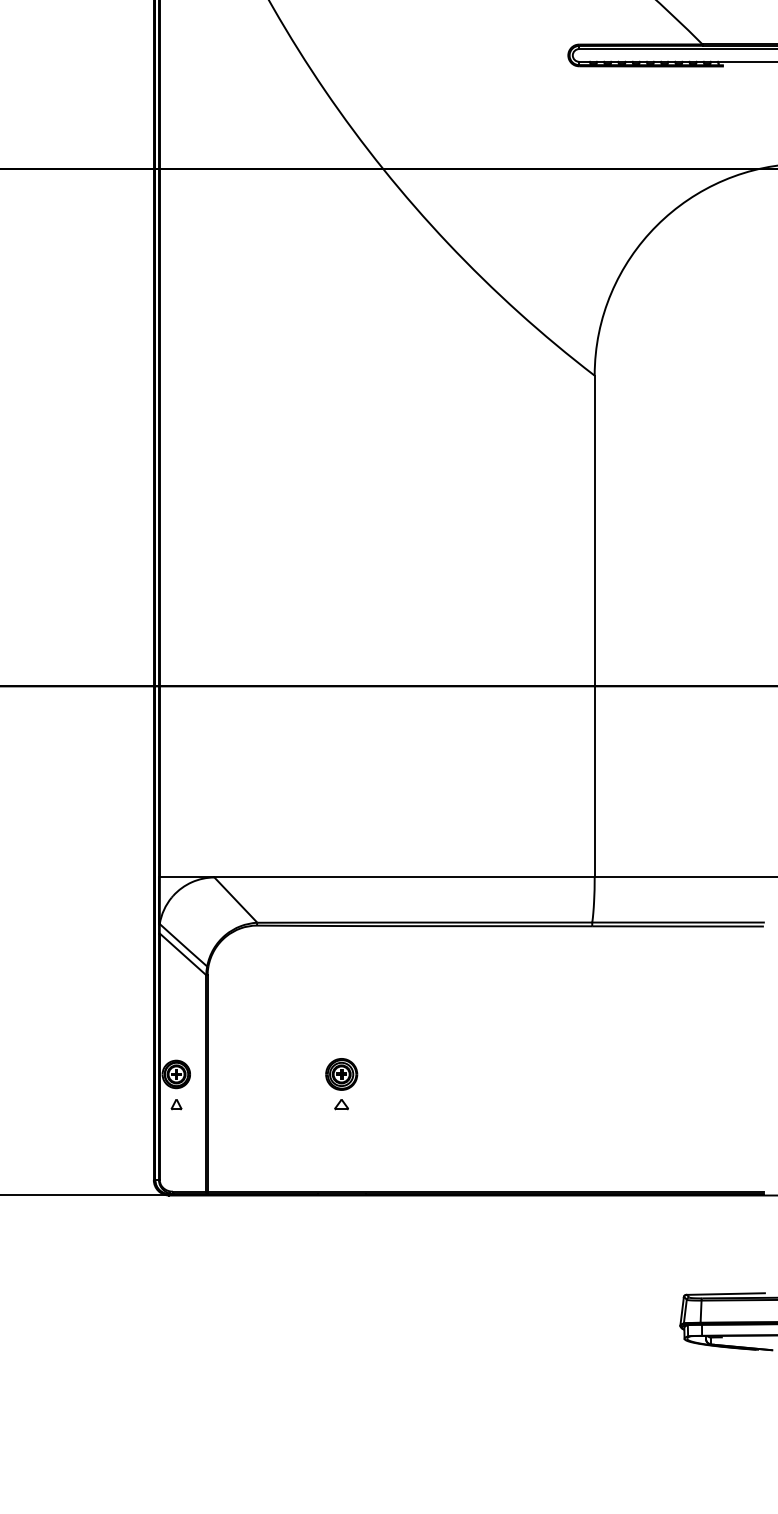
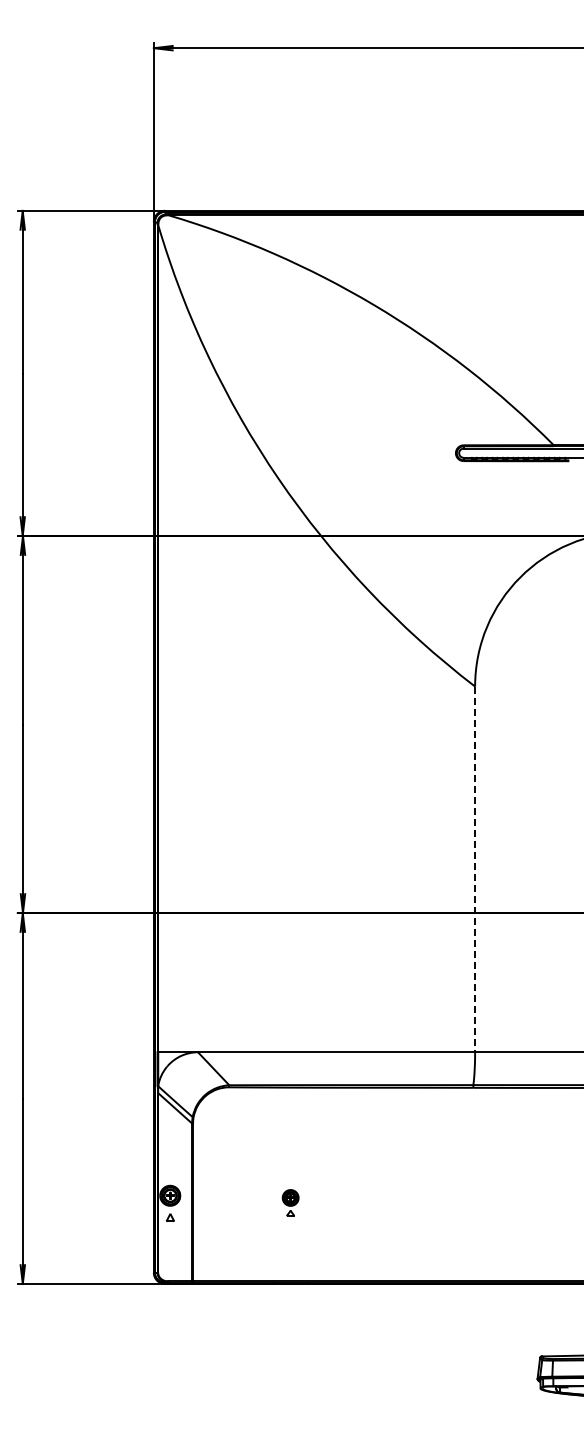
line: (595, 626) -> (475, 869), solid -> dashed
part: (341, 1083) -> (290, 1202), size x0.7

